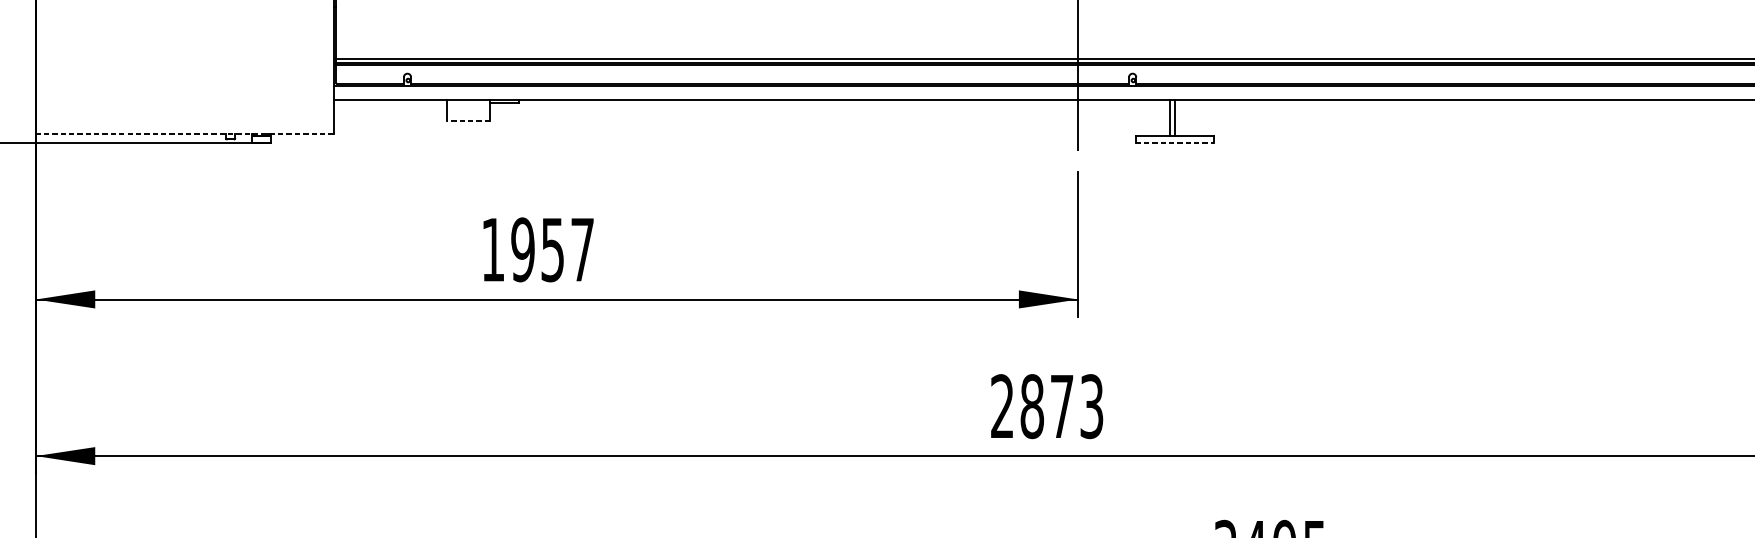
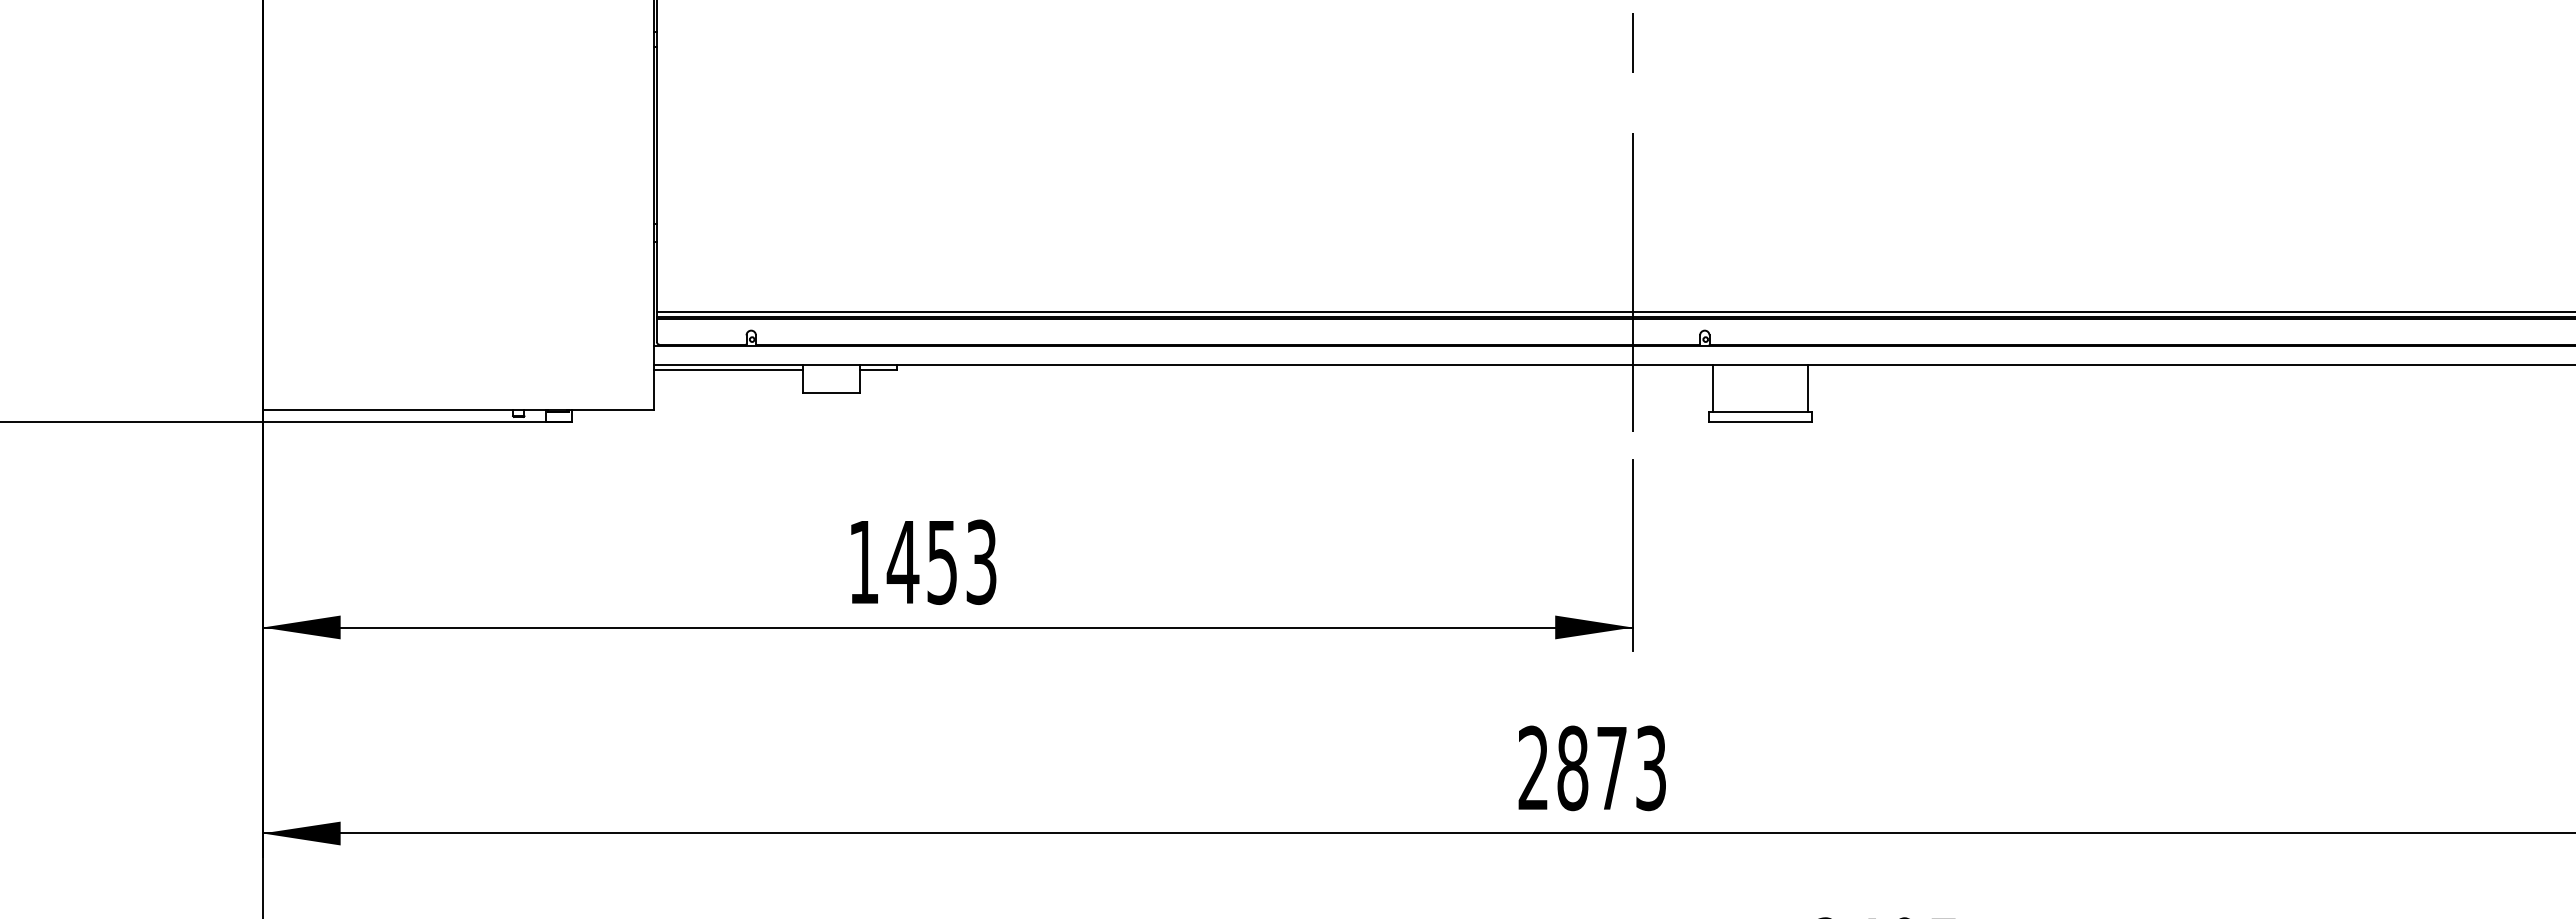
line: (390, 103) -> (728, 369), added
line: (1169, 117) -> (1807, 388), moved
line: (1175, 117) -> (1713, 388), moved
line: (467, 121) -> (830, 393), dashed -> solid
line: (184, 134) -> (458, 410), dashed -> solid
line: (1175, 142) -> (1760, 421), dashed -> solid
text: (552, 249) -> (941, 561), 1957 -> 1453

